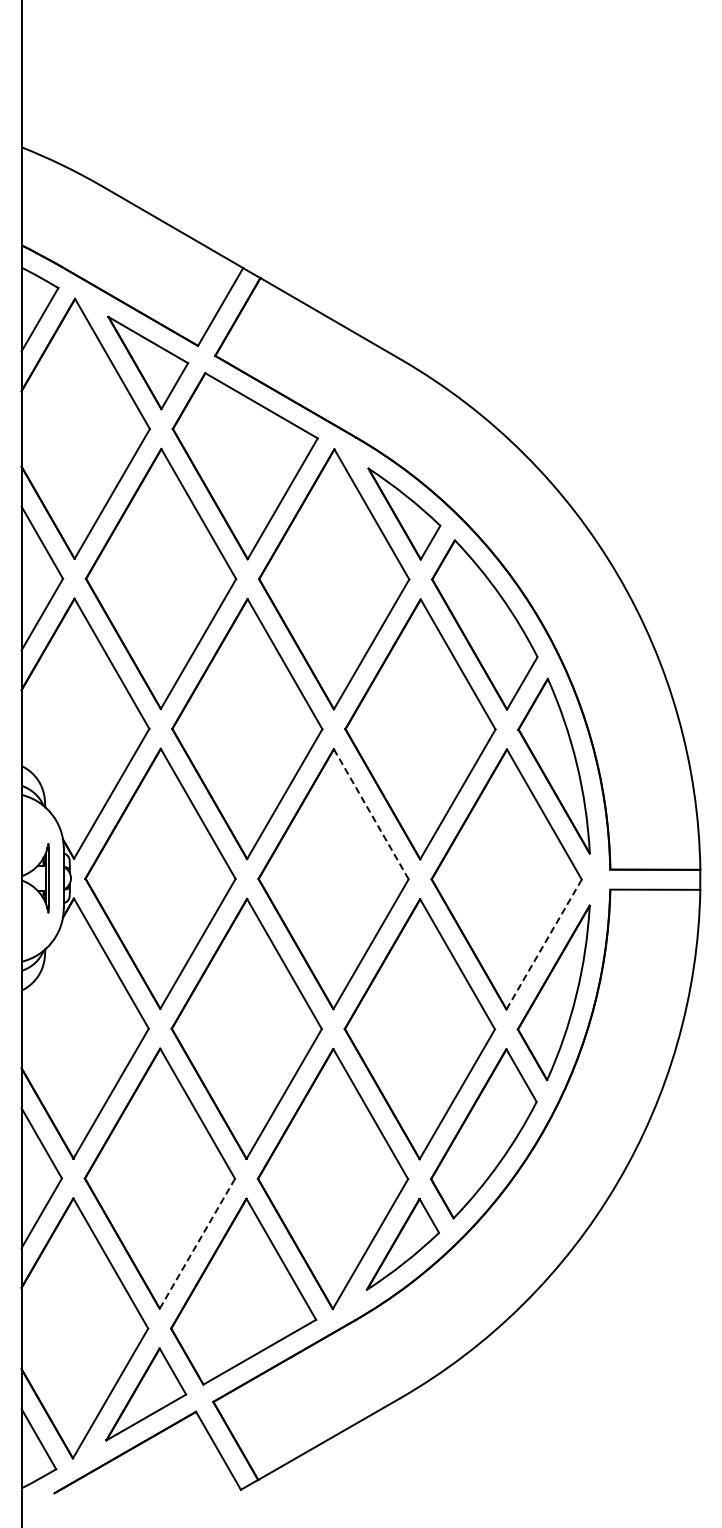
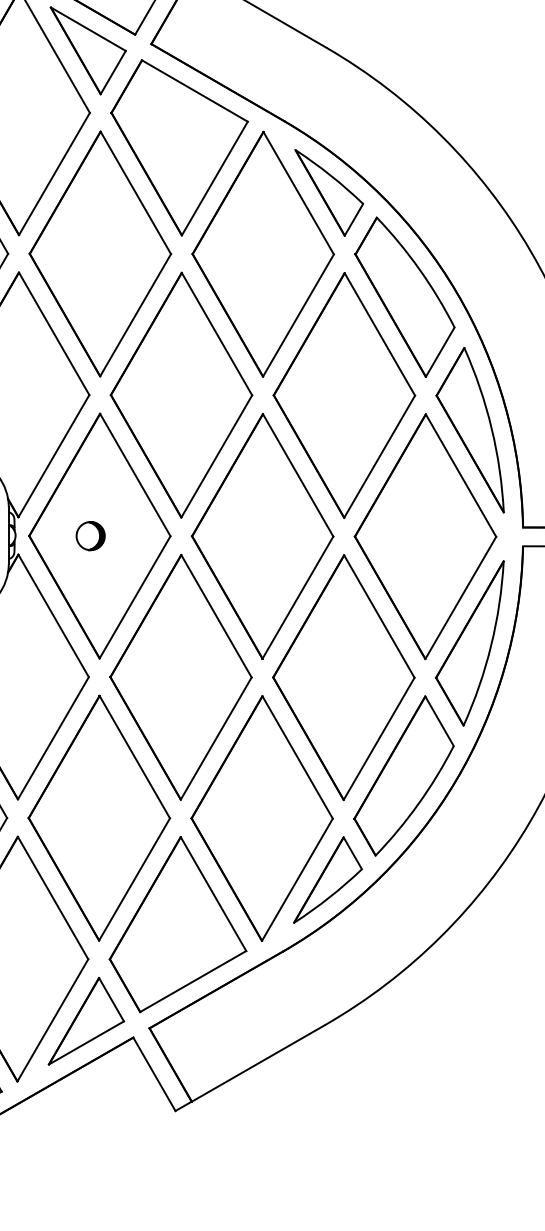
line: (371, 814) -> (298, 475), dashed -> solid
part: (150, 878) -> (90, 535), added
line: (544, 944) -> (461, 597), dashed -> solid
line: (197, 1243) -> (134, 879), dashed -> solid

